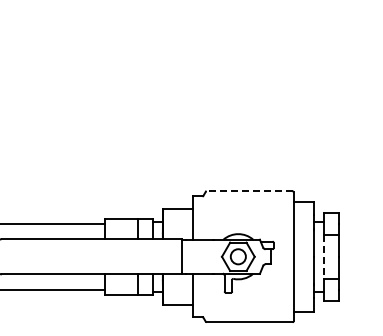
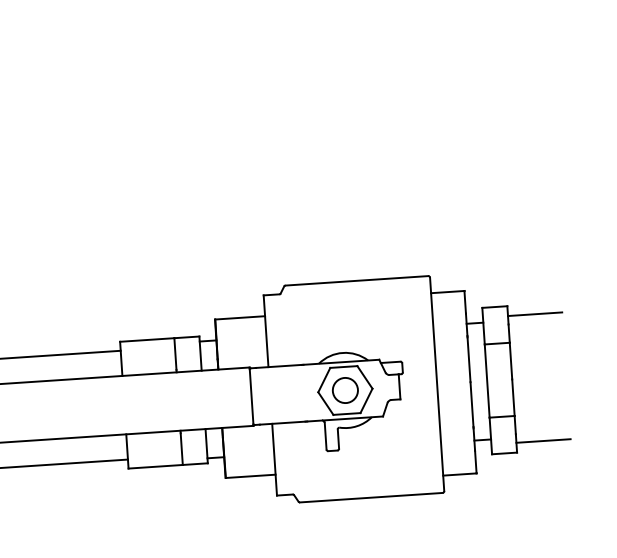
line: (249, 191) -> (356, 281), dashed -> solid
line: (354, 218) -> (533, 314), added
line: (323, 257) -> (486, 382), dashed -> solid
line: (354, 295) -> (542, 441), added

